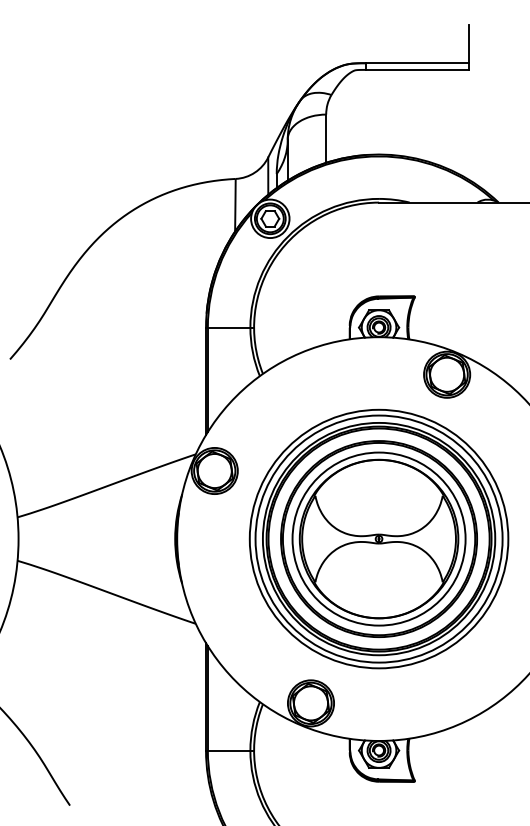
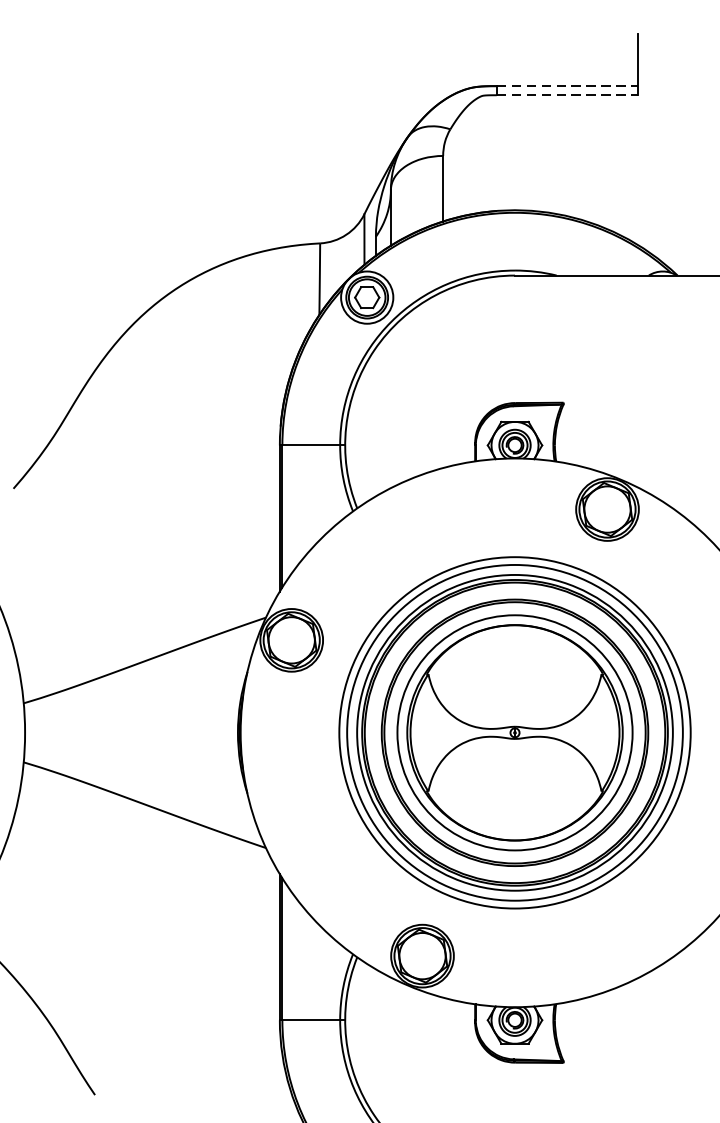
line: (417, 63) -> (567, 86), solid -> dashed
line: (417, 69) -> (567, 94), solid -> dashed

